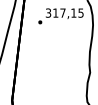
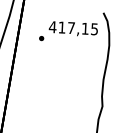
text: (47, 12) -> (51, 26), 317,15 -> 417,15

